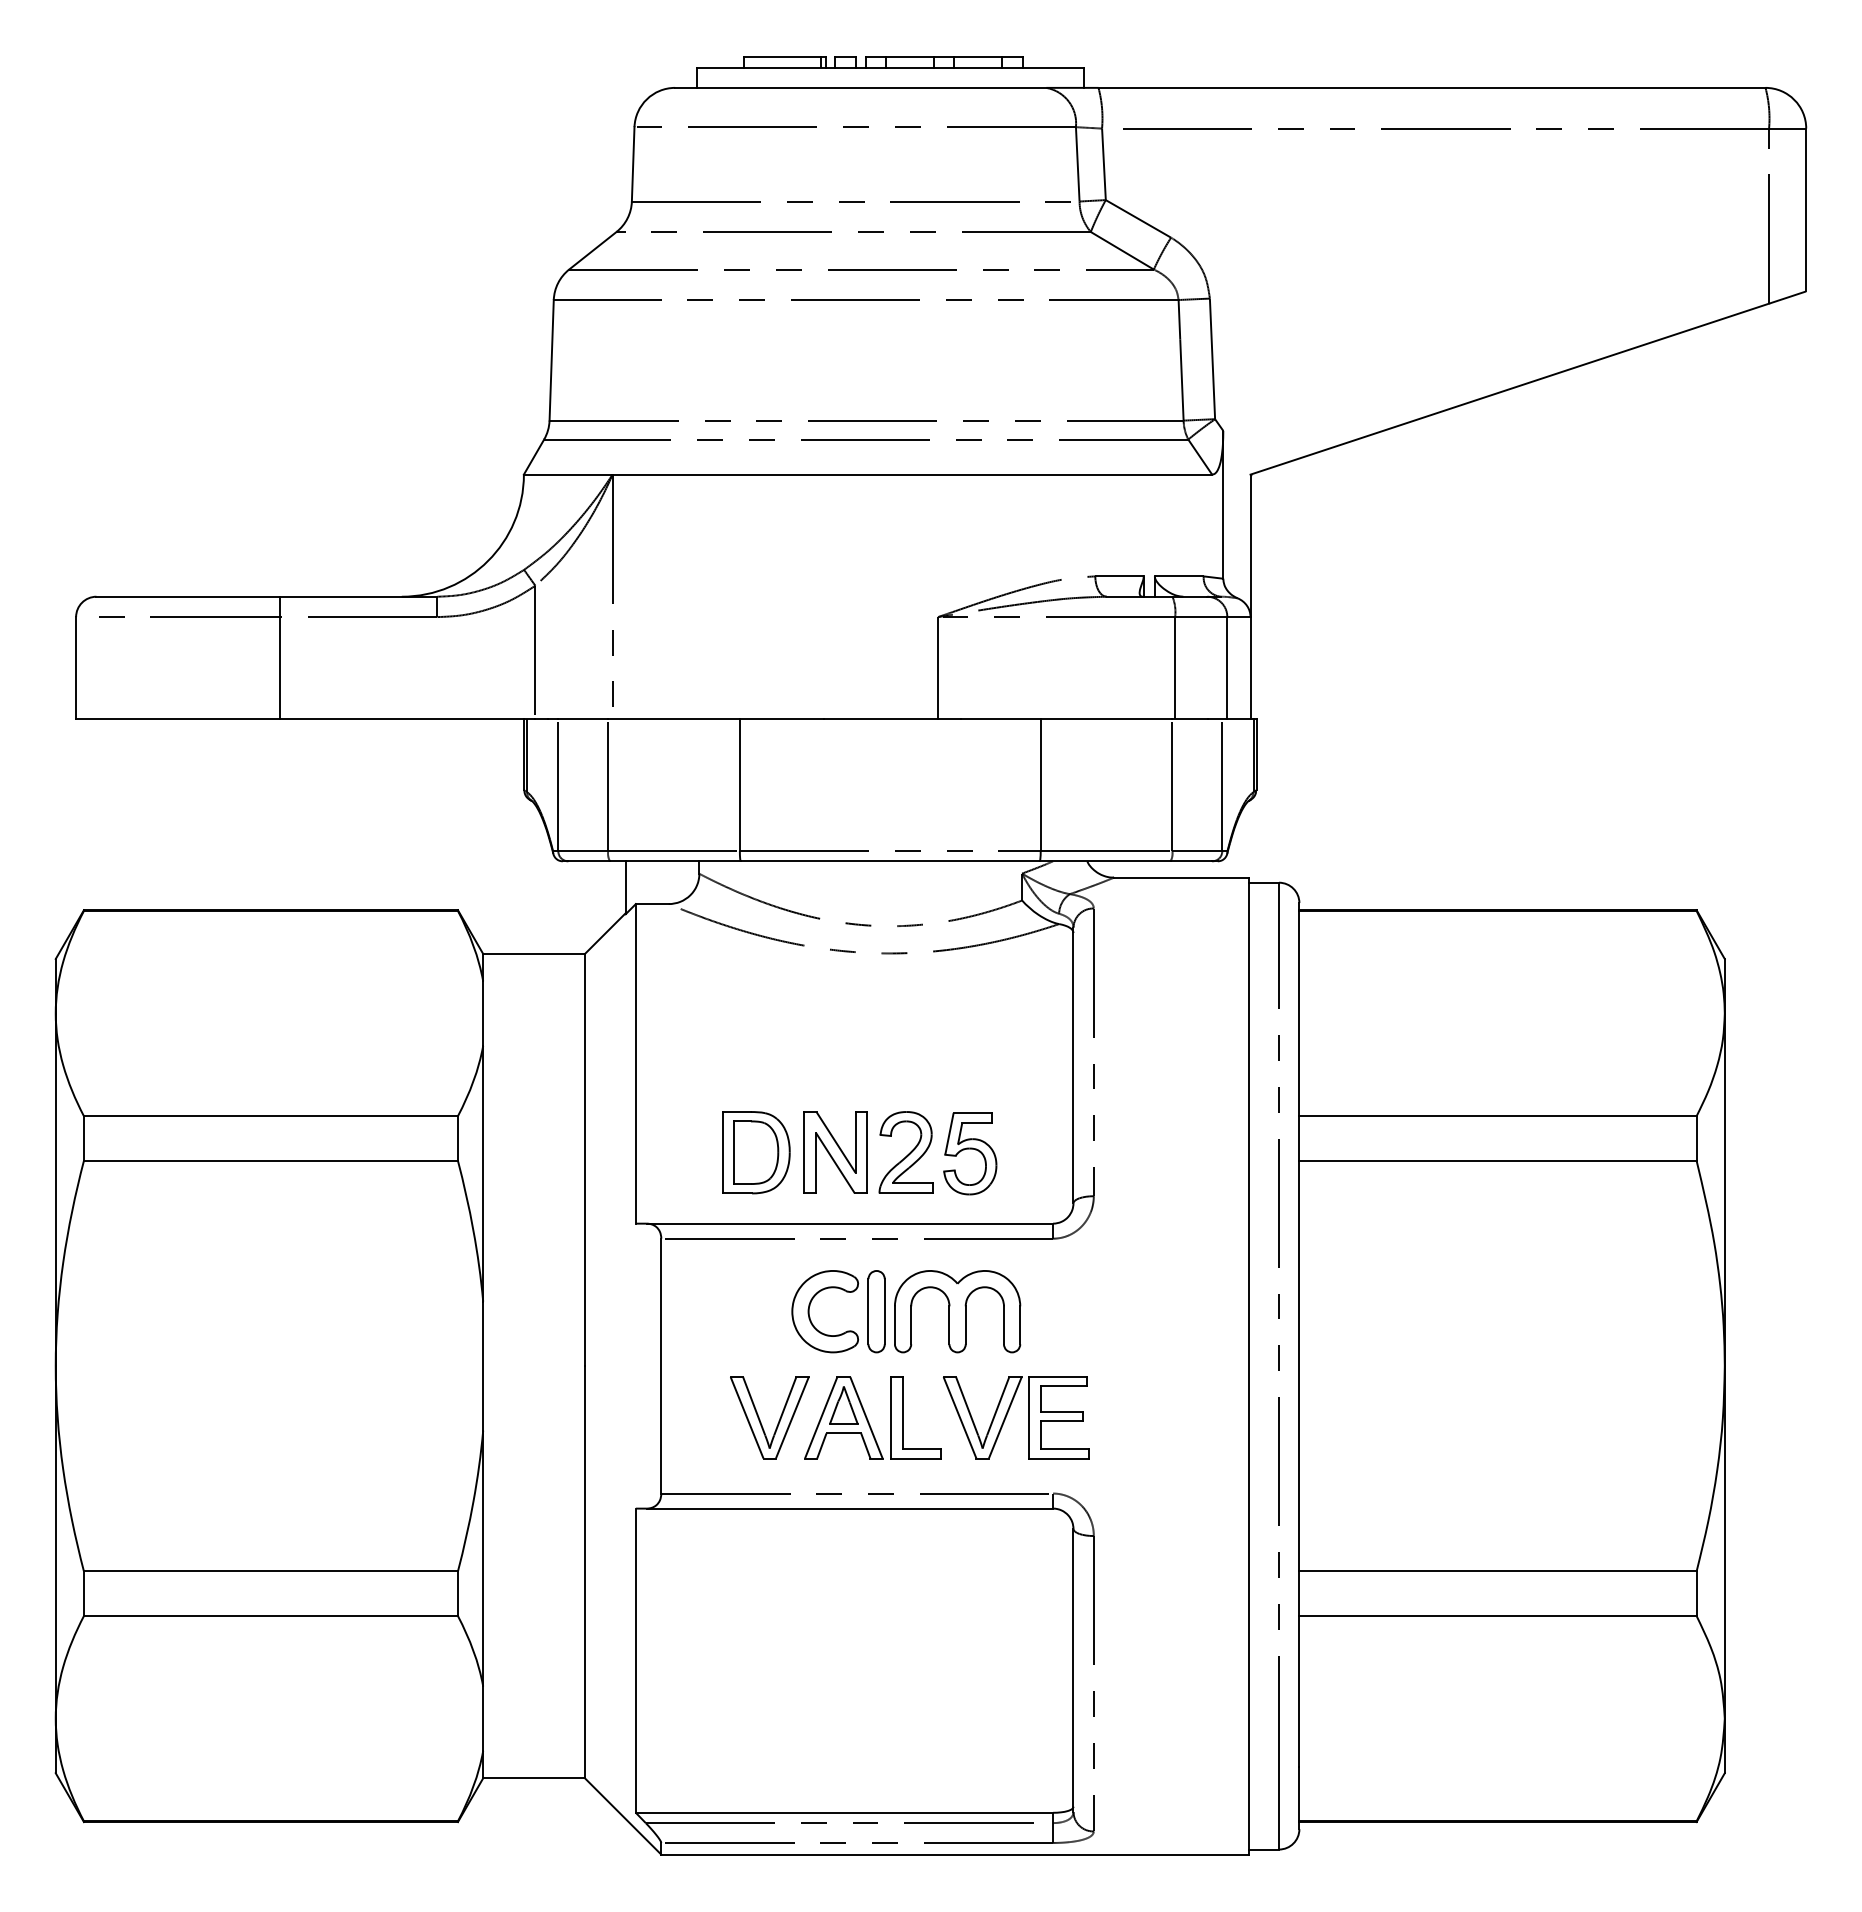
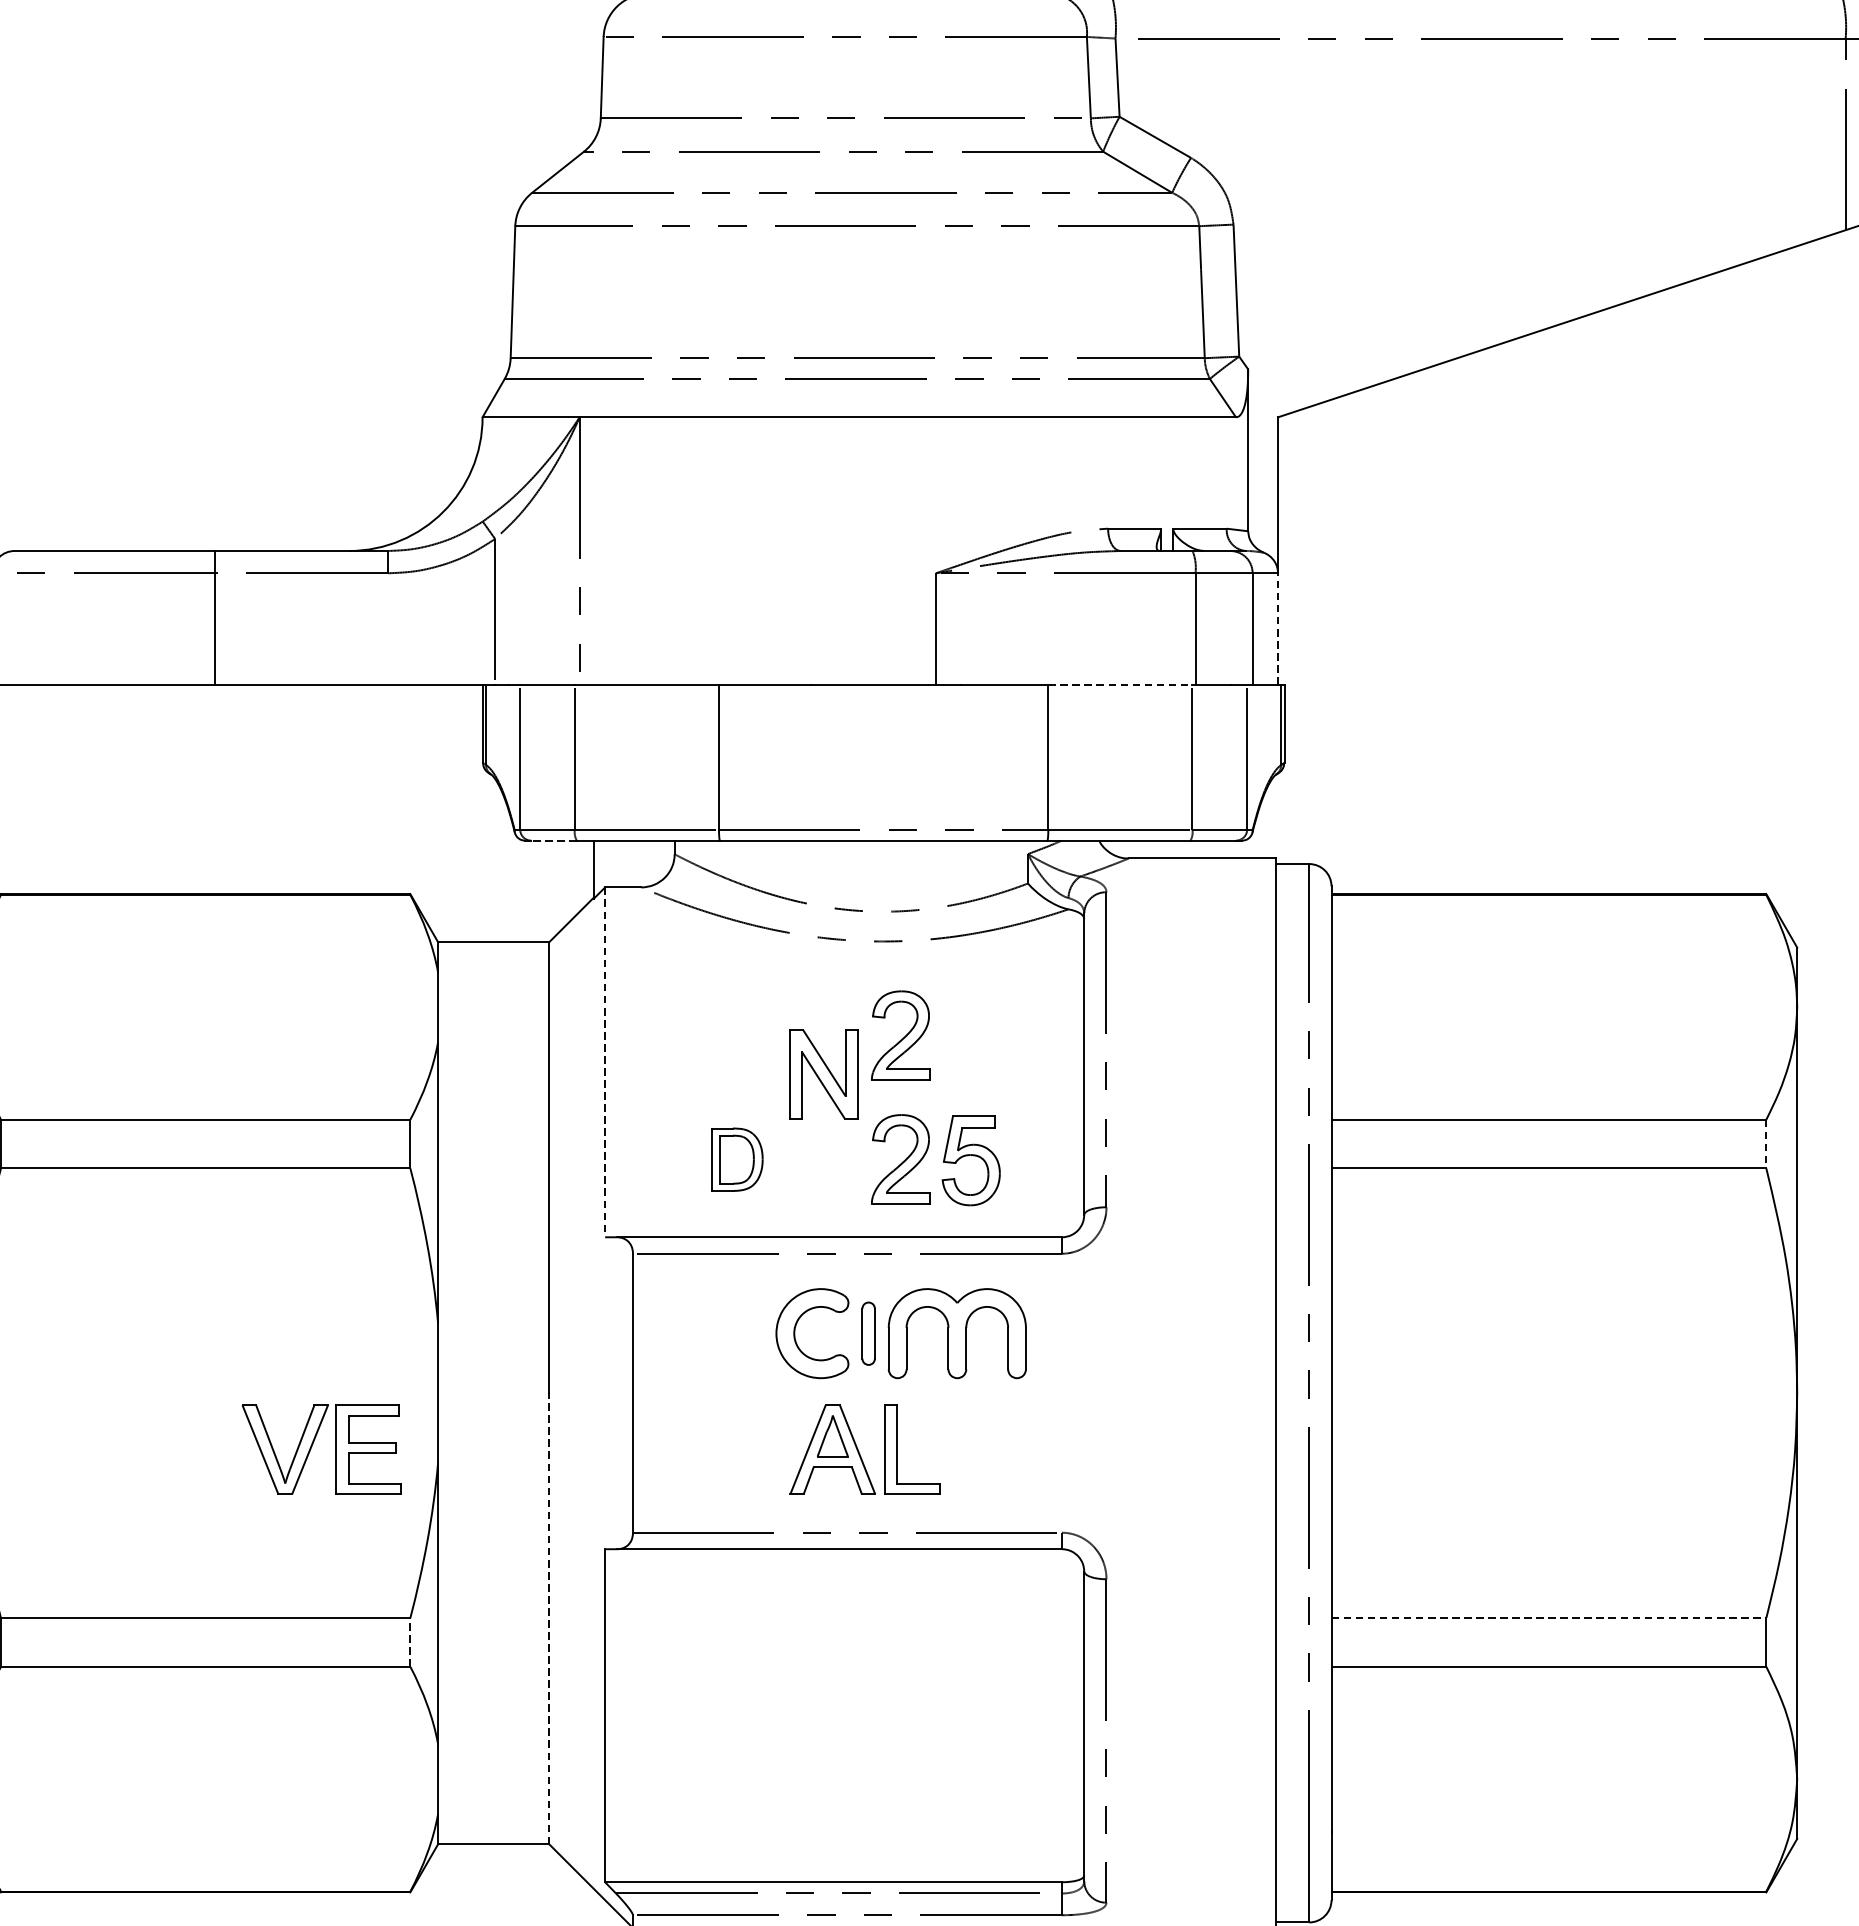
line: (1250, 667) -> (1277, 628), solid -> dashed
line: (1106, 718) -> (1120, 684), solid -> dashed
line: (589, 861) -> (554, 840), solid -> dashed
part: (905, 1039) -> (900, 1035), added
line: (635, 1063) -> (604, 1061), solid -> dashed
line: (1696, 1139) -> (1766, 1145), solid -> dashed
part: (756, 1152) -> (737, 1159), size x0.7
part: (835, 1152) -> (823, 1074), moved
part: (876, 1311) -> (868, 1333), size x0.7
part: (1007, 1415) -> (312, 1447), moved
part: (760, 1419) -> (741, 1451), removed
line: (584, 1571) -> (548, 1618), solid -> dashed
line: (1498, 1571) -> (1549, 1618), solid -> dashed
line: (457, 1593) -> (409, 1642), solid -> dashed

